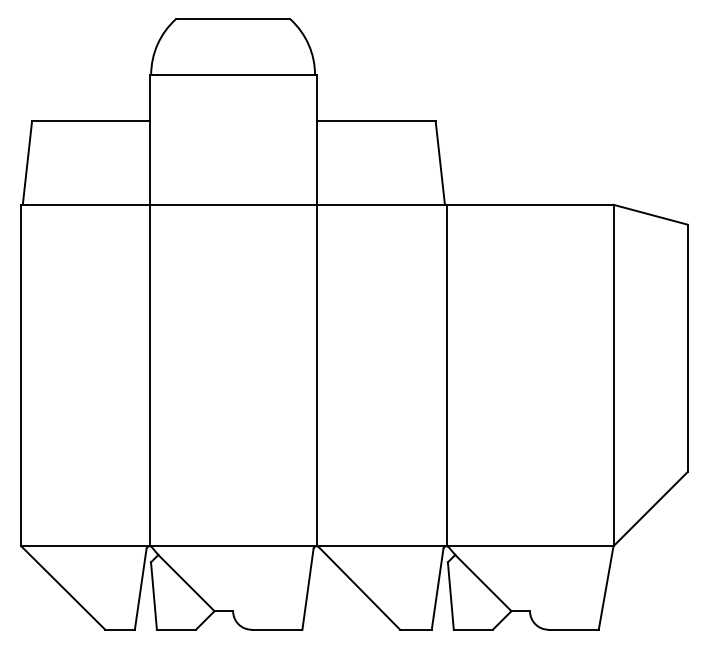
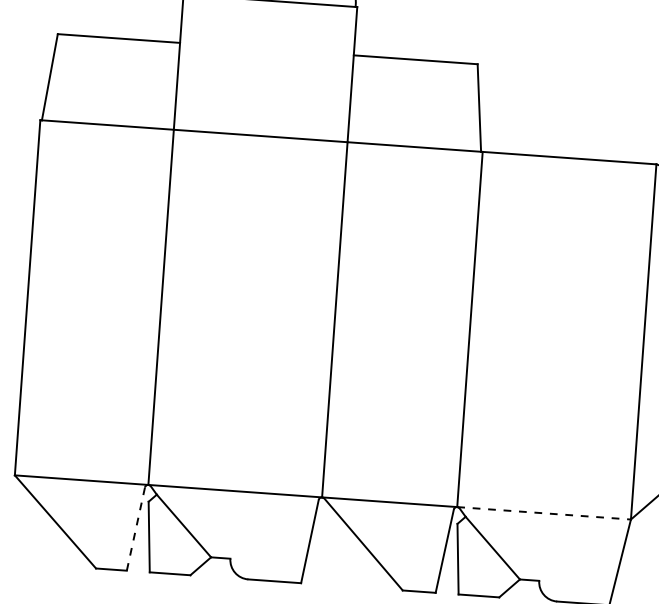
line: (530, 546) -> (544, 513), solid -> dashed
line: (140, 589) -> (135, 529), solid -> dashed

